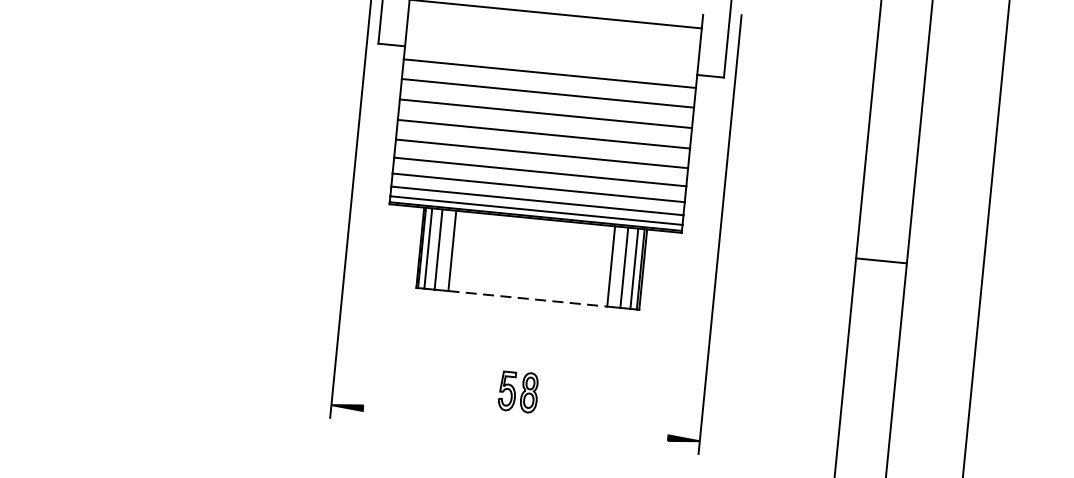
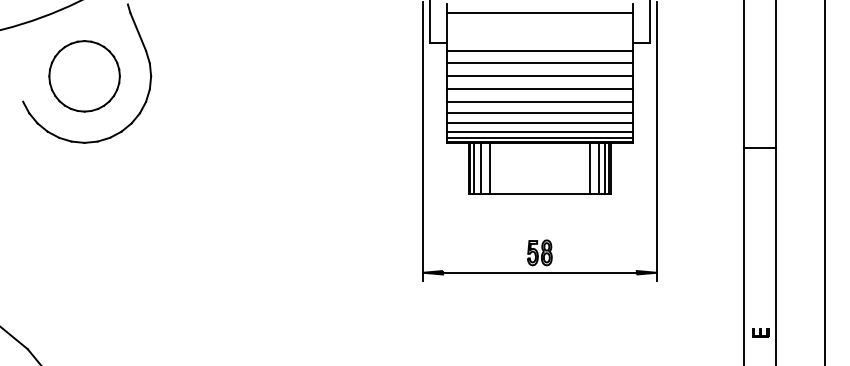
line: (528, 298) -> (540, 193), dashed -> solid
line: (514, 422) -> (539, 272), added

